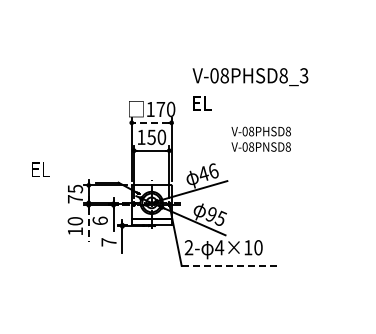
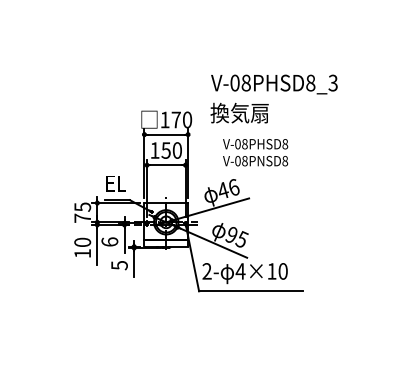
text: (218, 102) -> (239, 112), EL -> 換気扇
line: (151, 122) -> (166, 134), dashed -> solid
text: (260, 138) -> (254, 151), moved
text: (40, 169) -> (115, 183), moved
line: (88, 224) -> (97, 245), dashed -> solid
text: (108, 242) -> (118, 265), 7 -> 5
line: (229, 265) -> (251, 290), dashed -> solid

